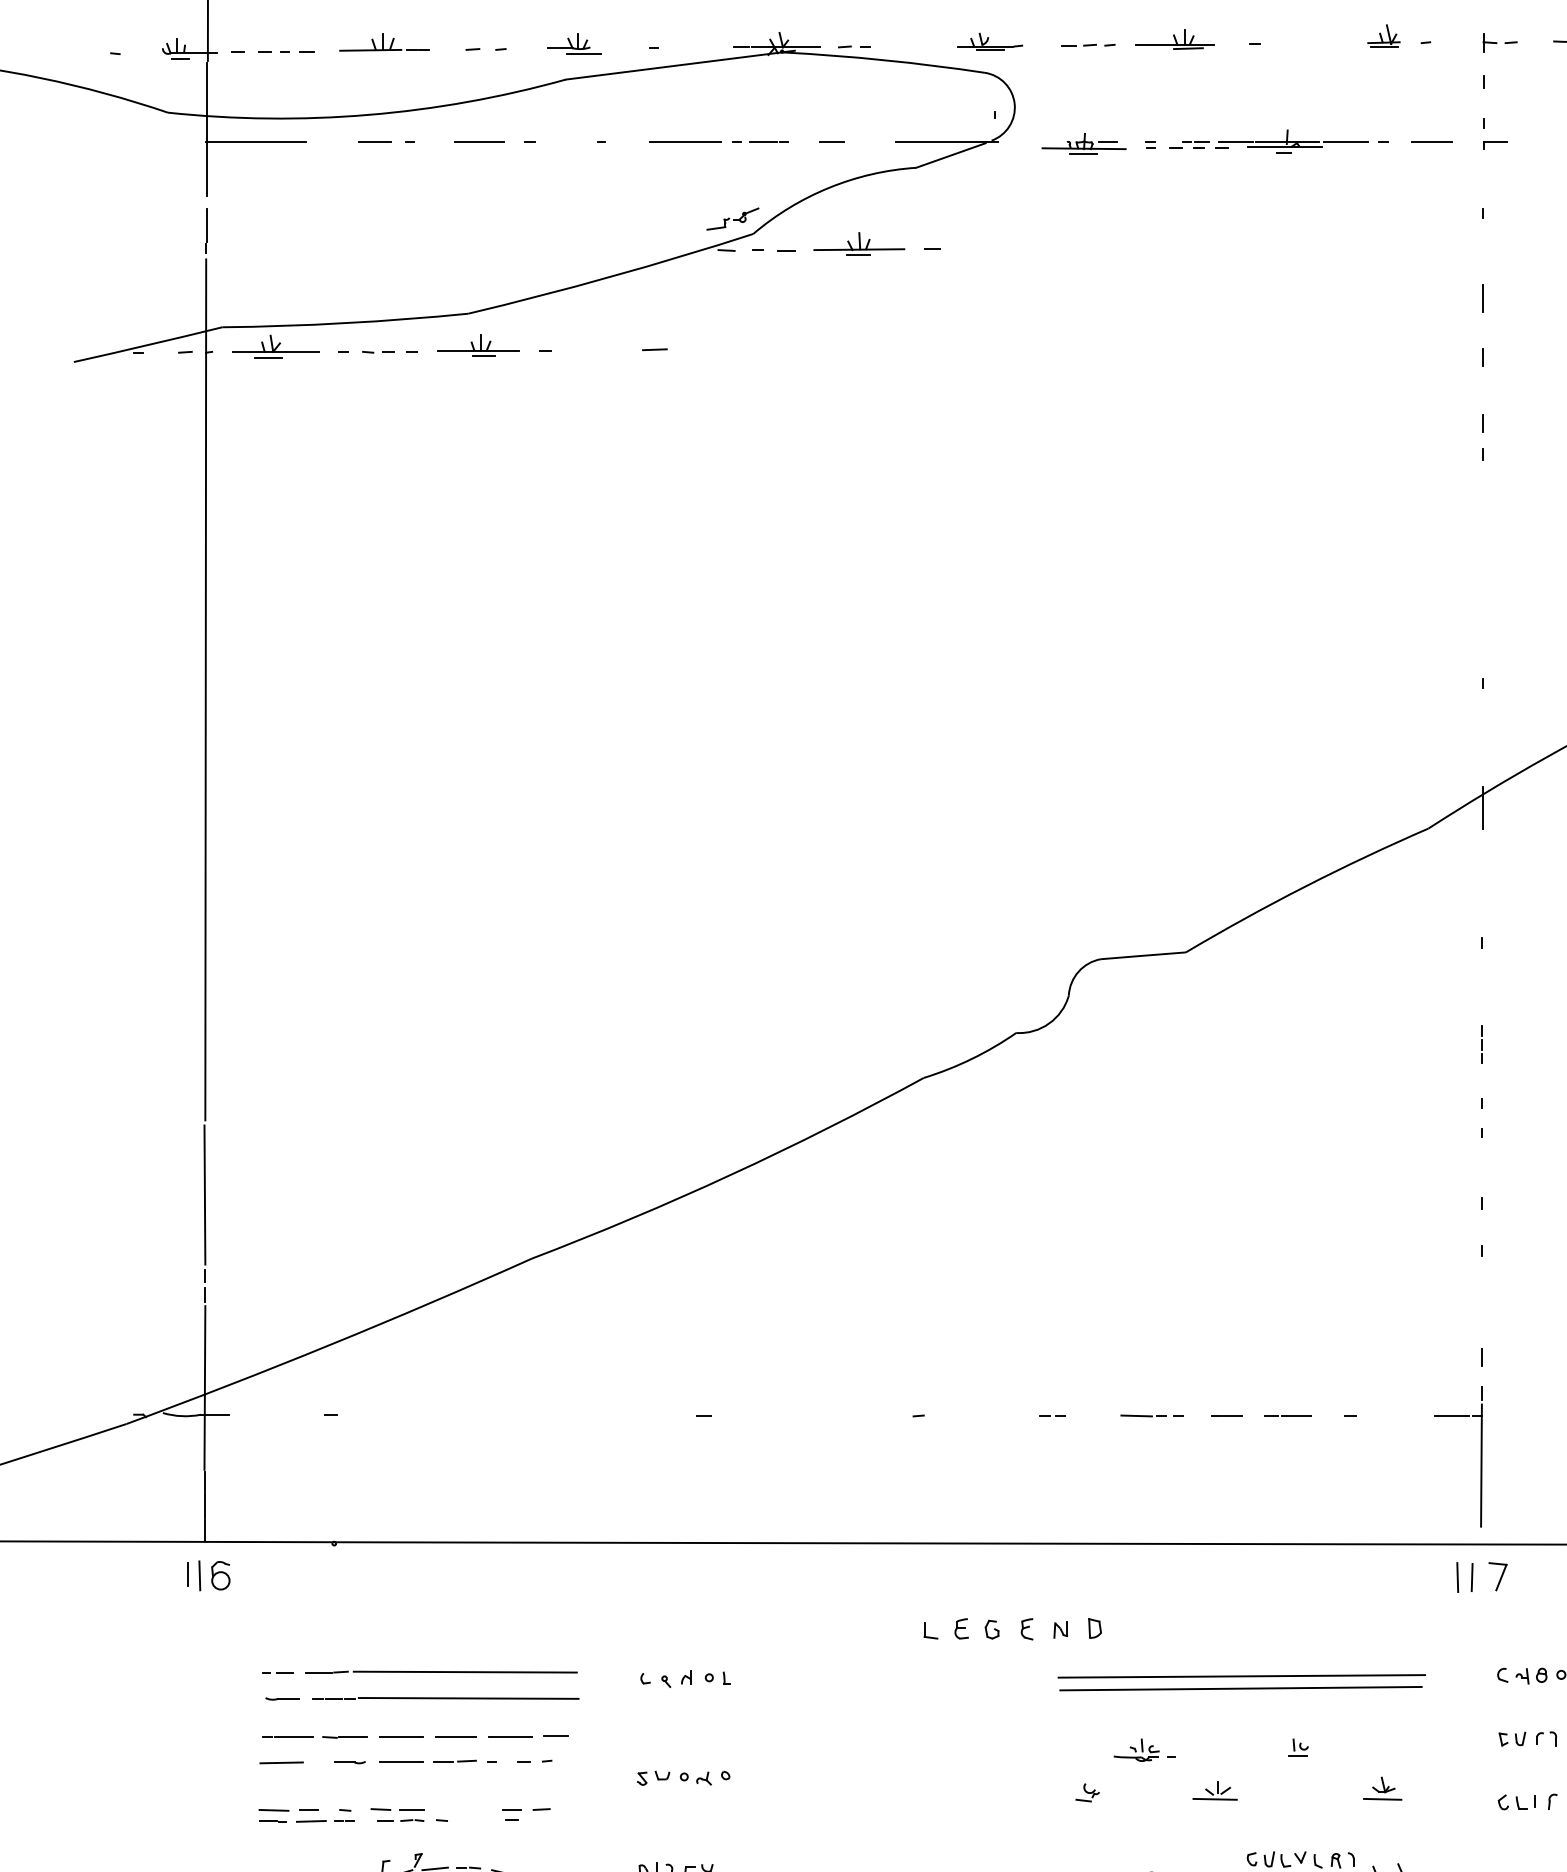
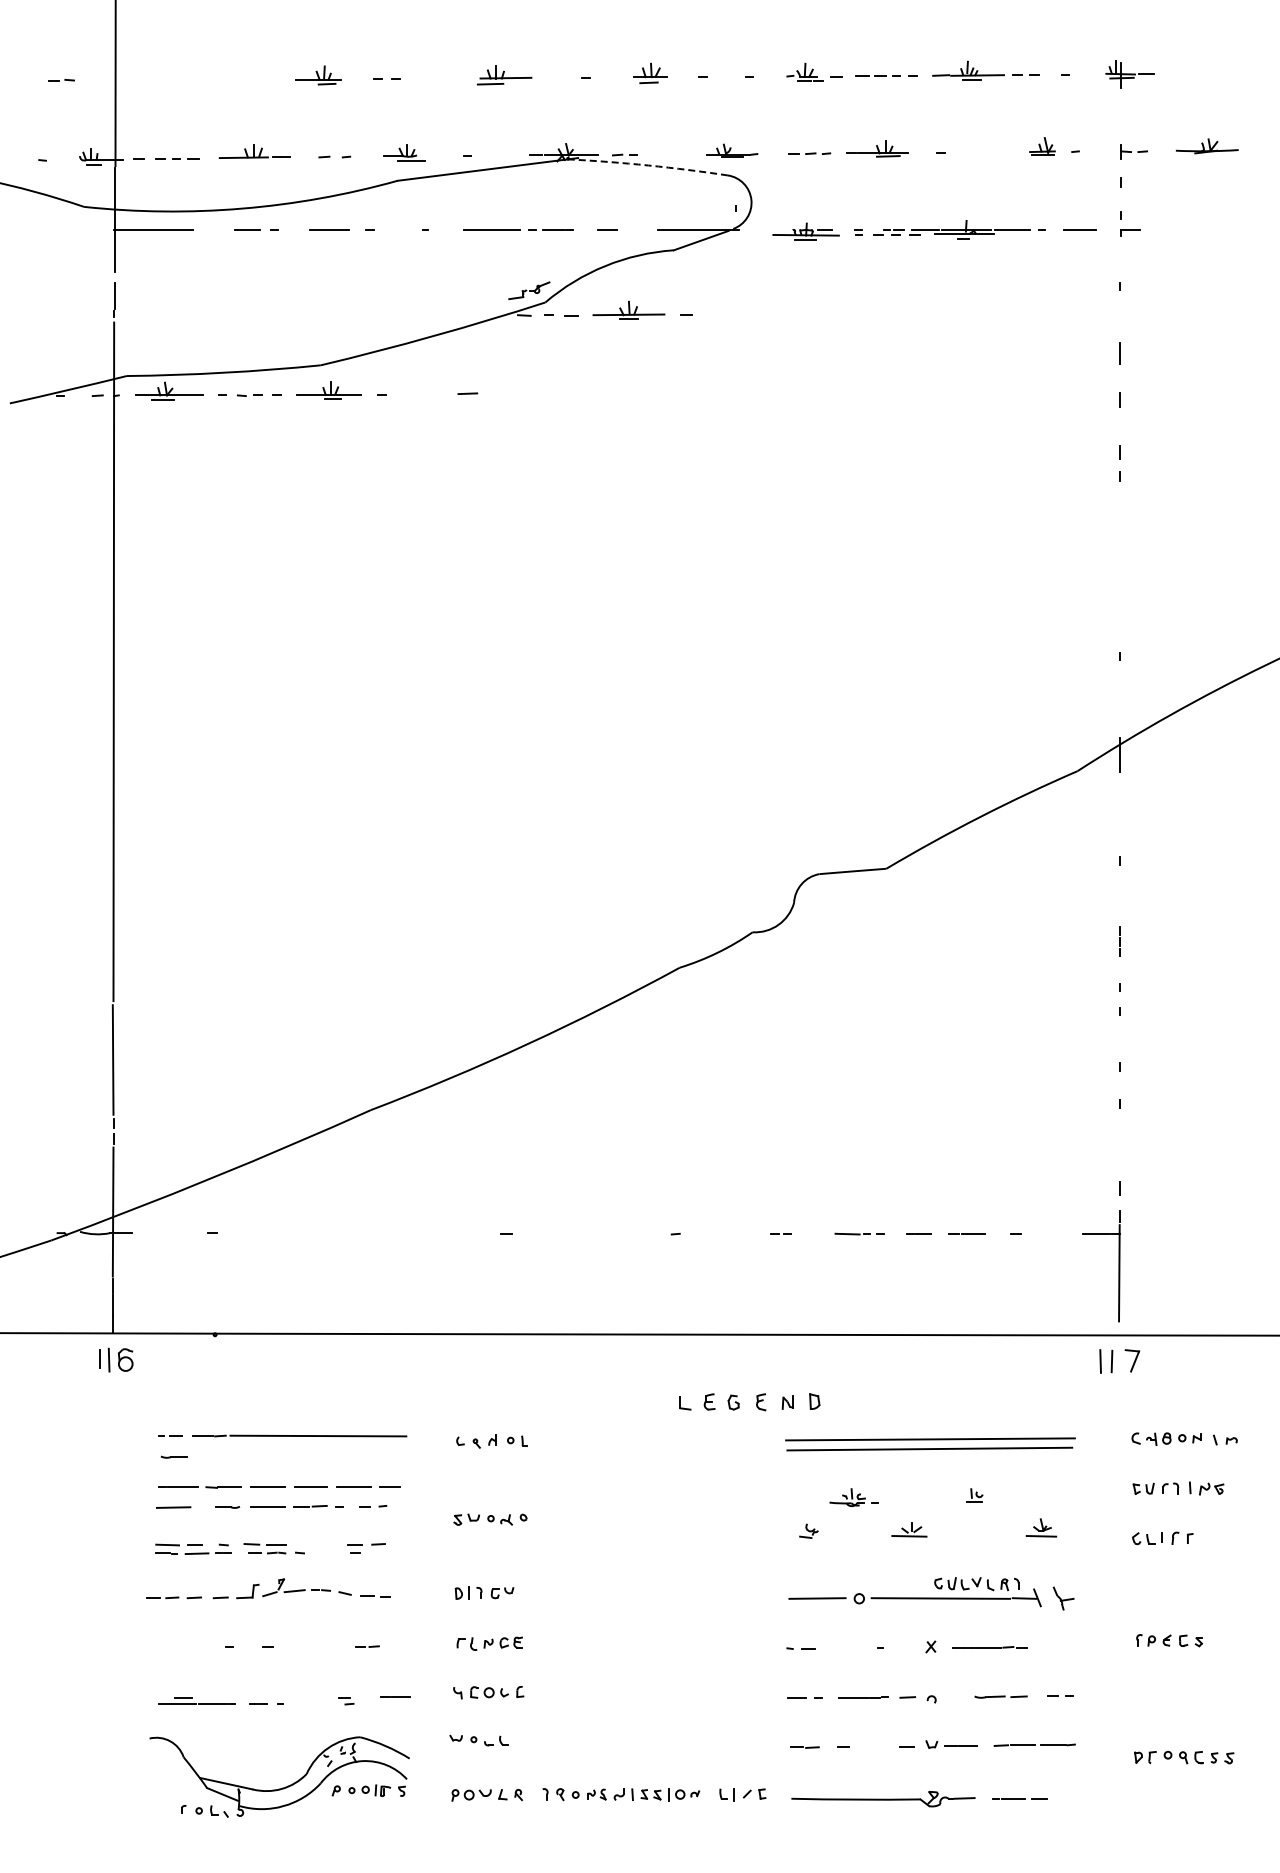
arc: (884, 60) -> (648, 165), solid -> dashed
line: (445, 1698) -> (302, 1456), removed

